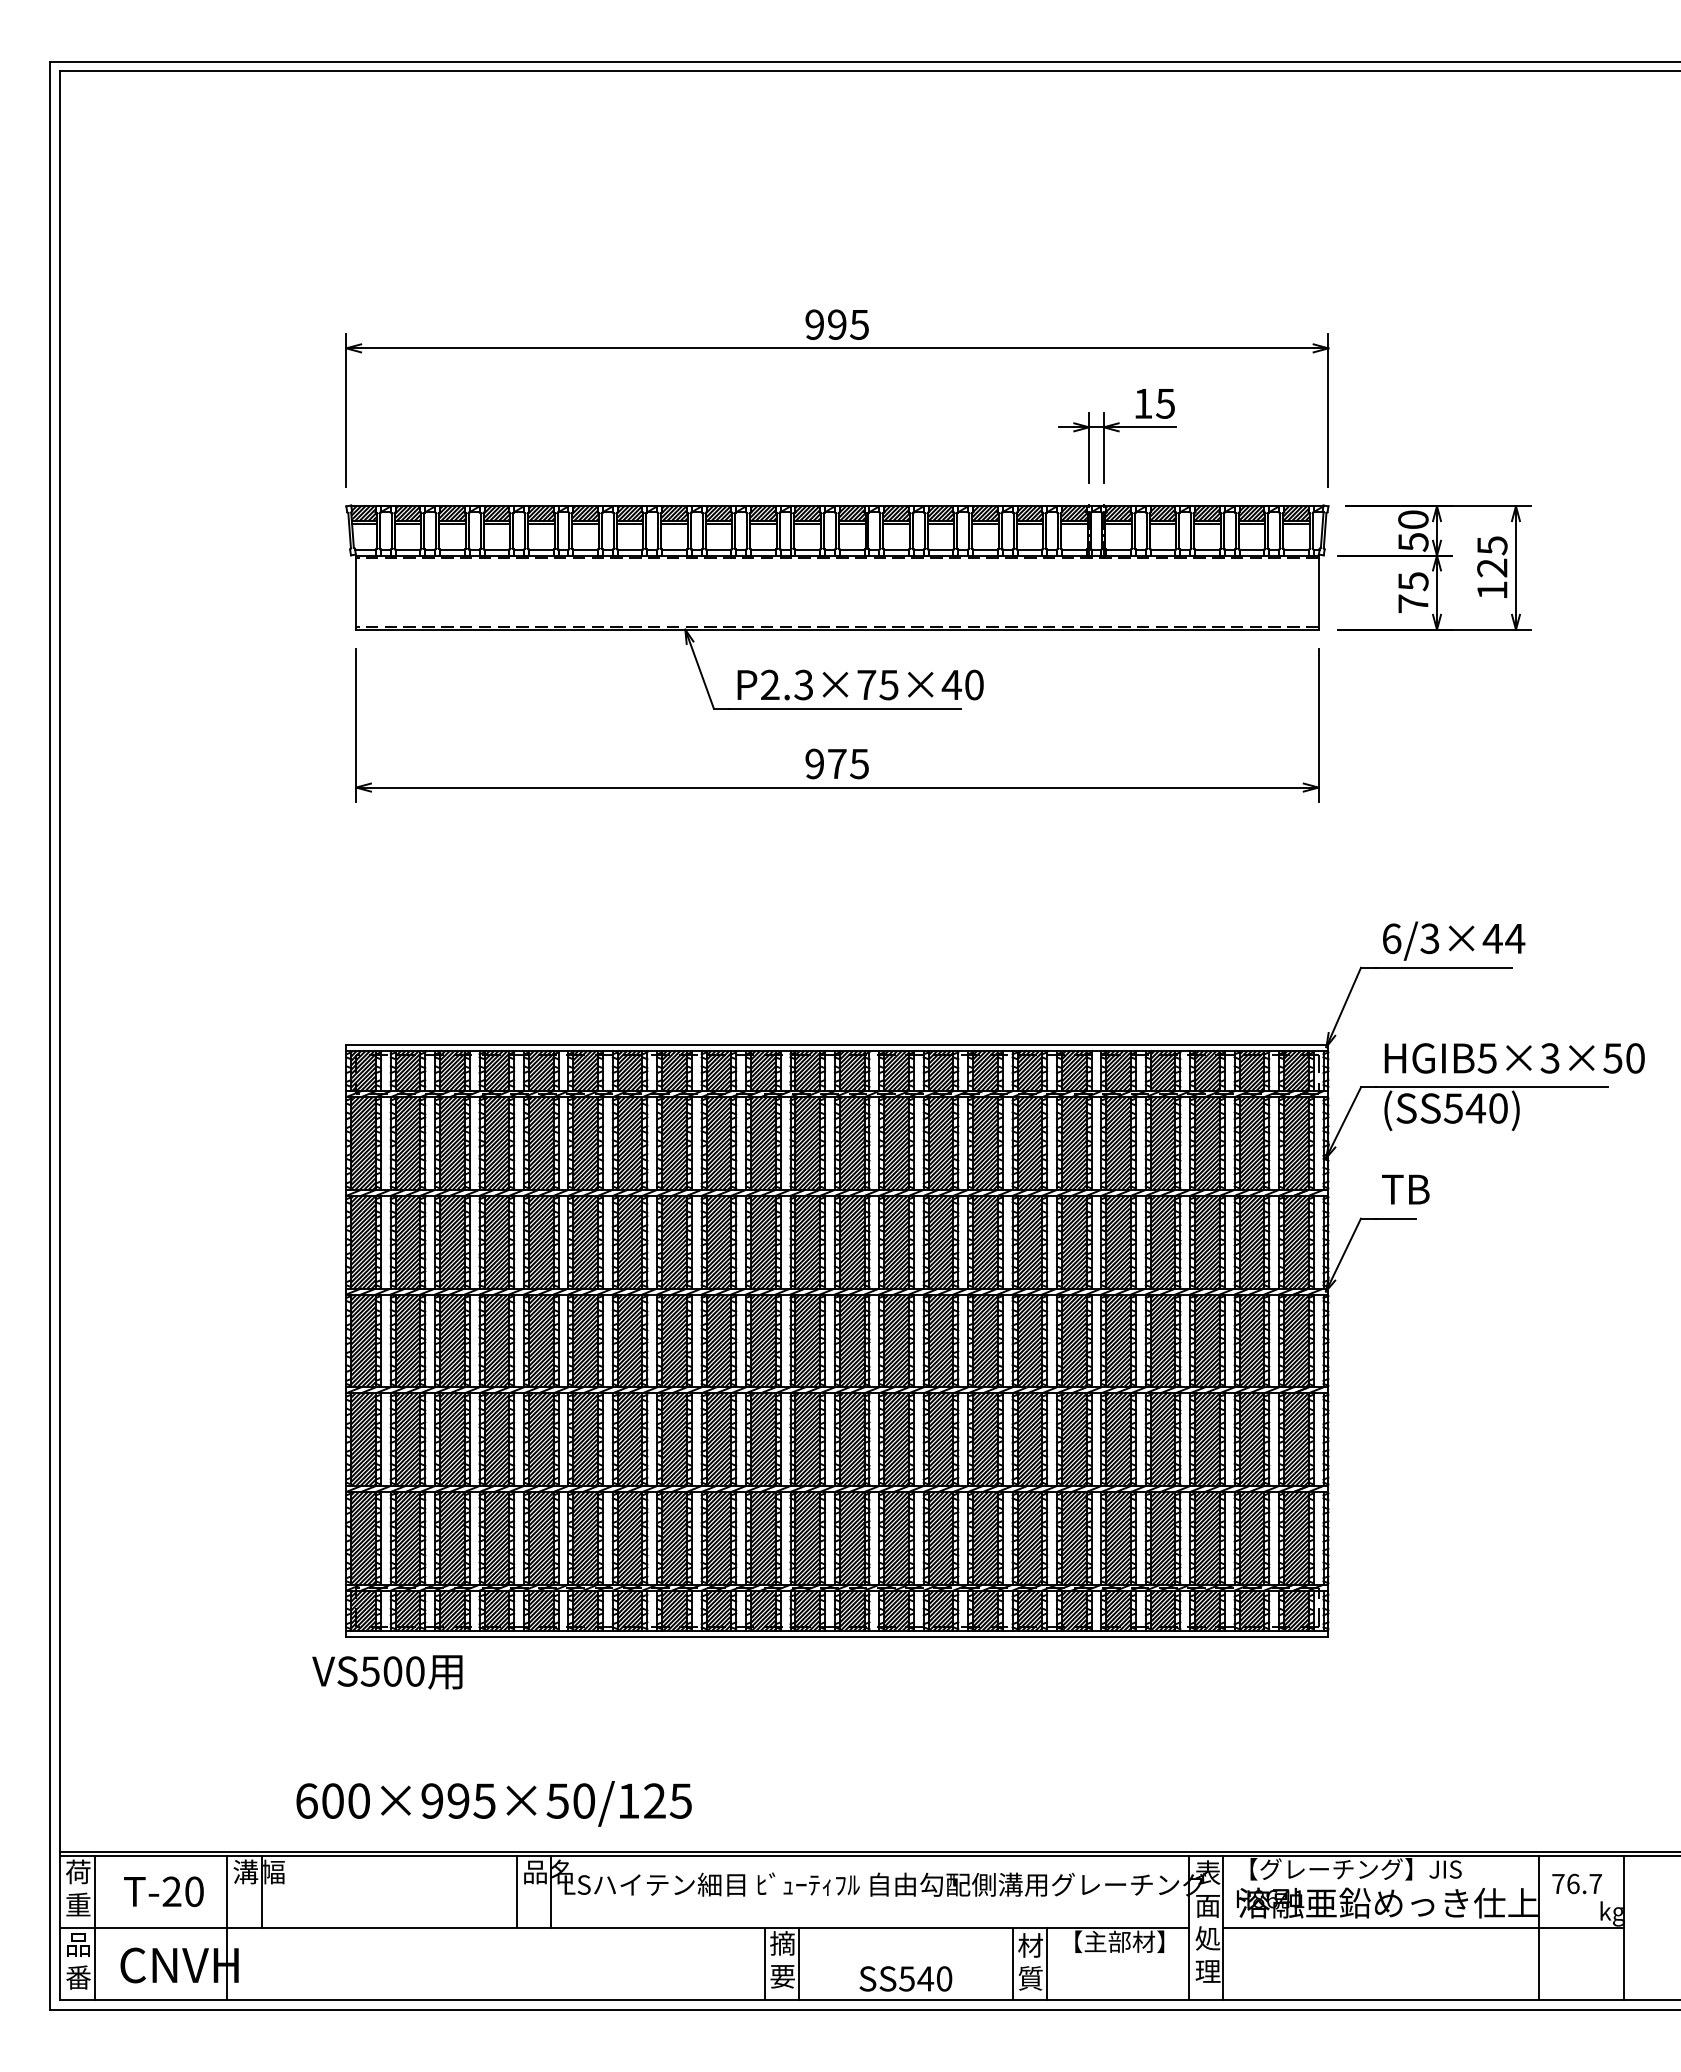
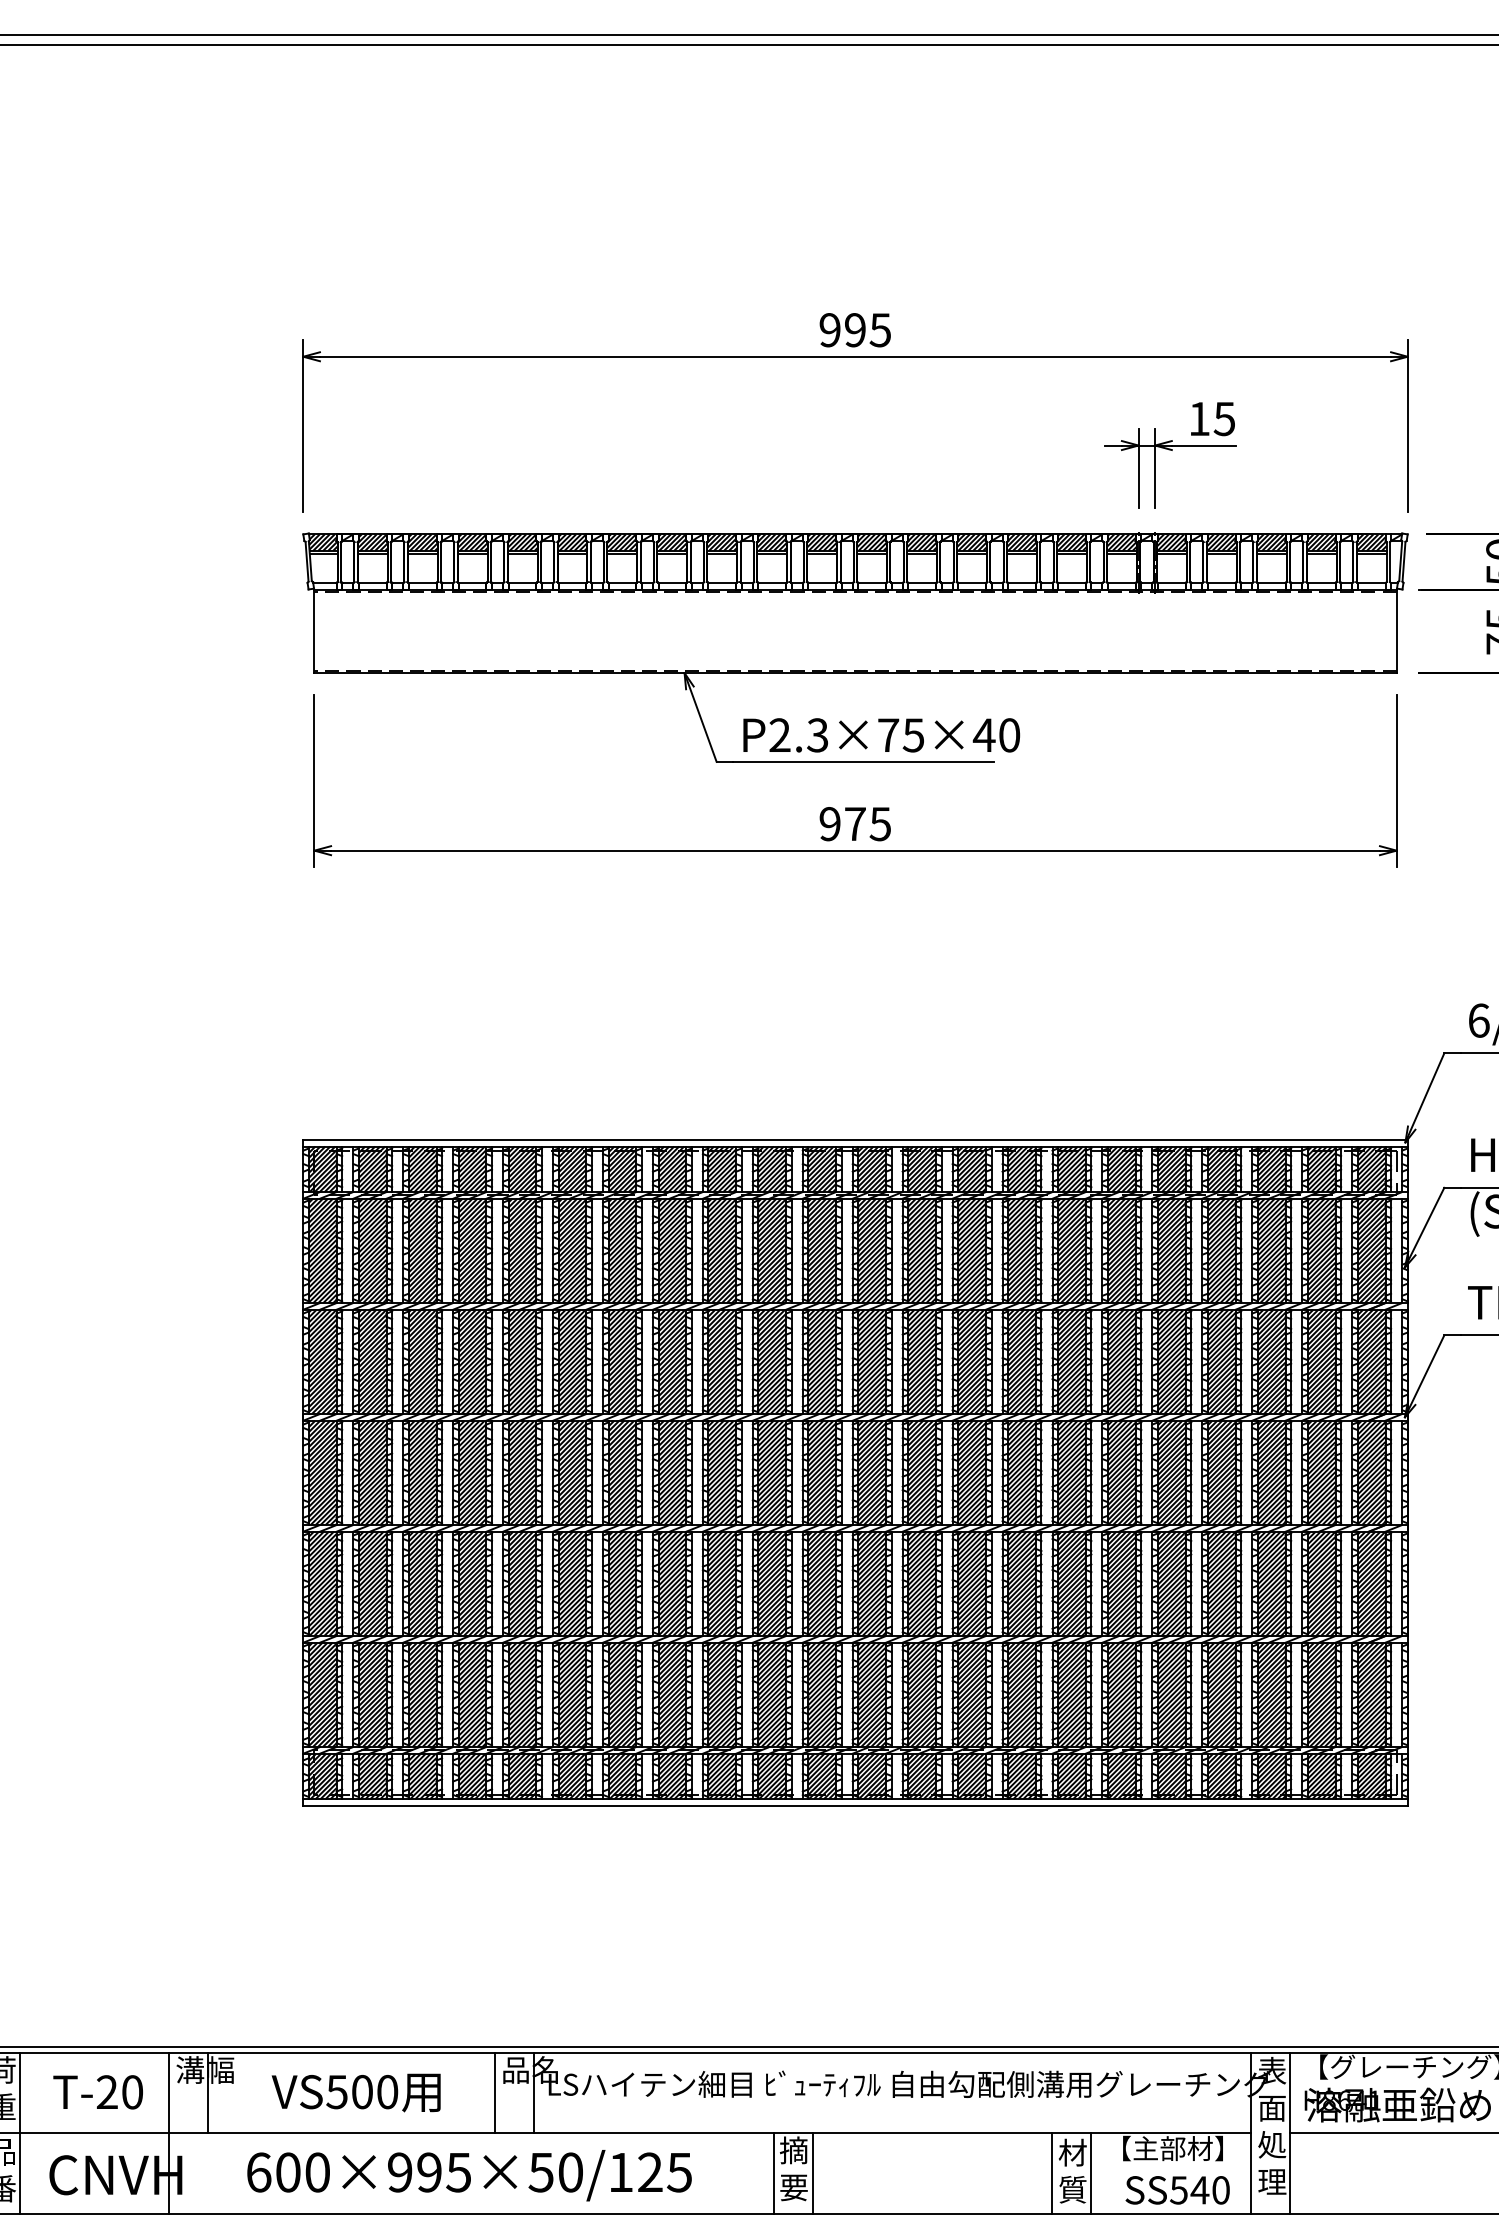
text: (387, 1672) -> (356, 2093), moved
text: (493, 1803) -> (468, 2175), moved
text: (905, 1978) -> (1177, 2189), moved

